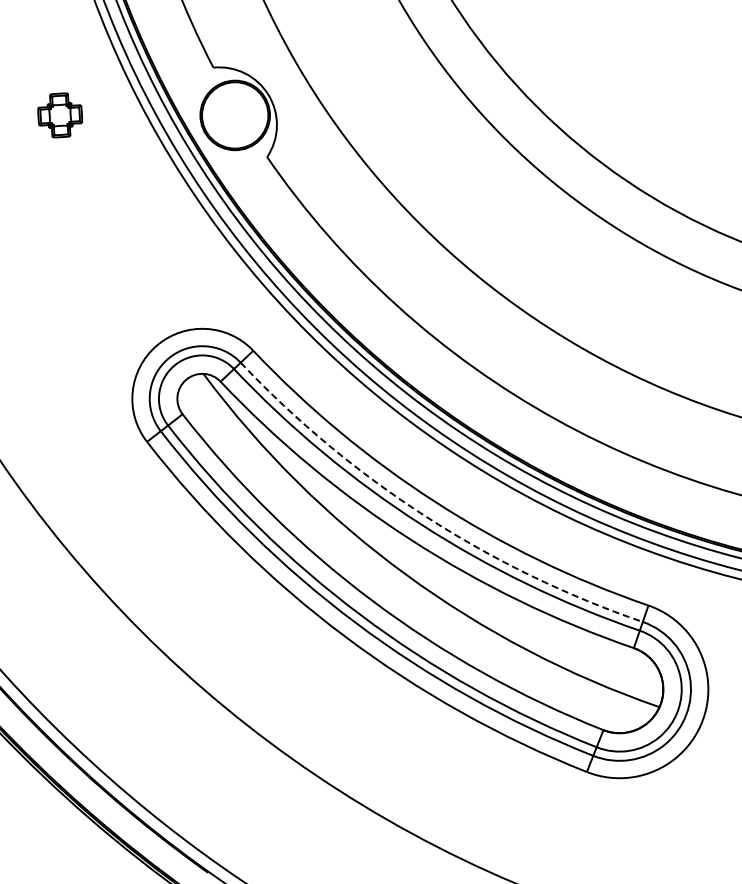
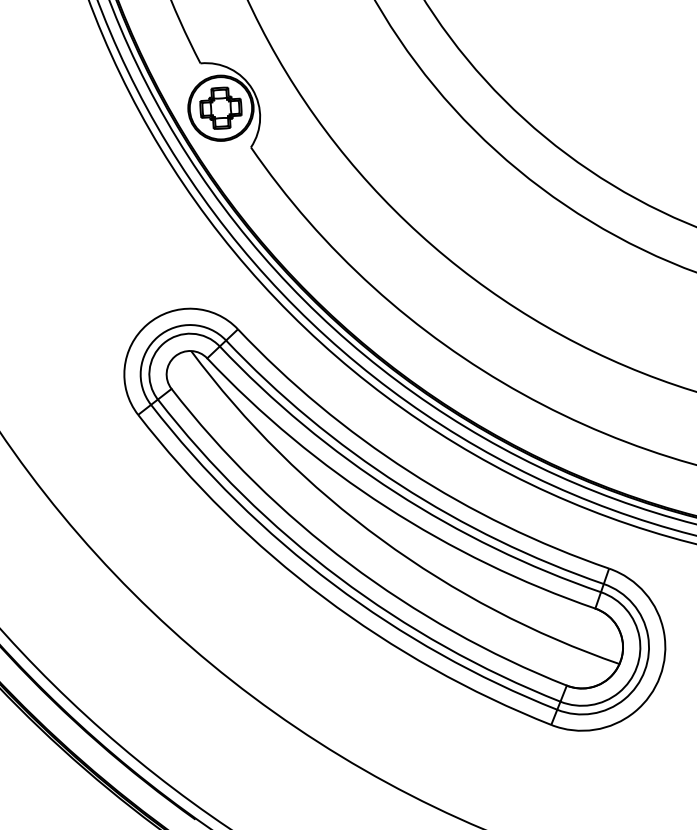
part: (60, 115) -> (221, 108), moved
arc: (426, 516) -> (400, 484), dashed -> solid

